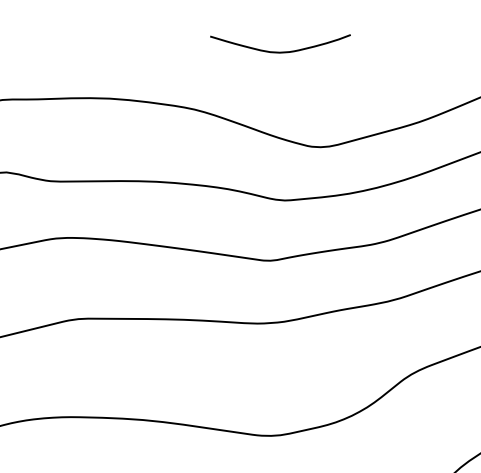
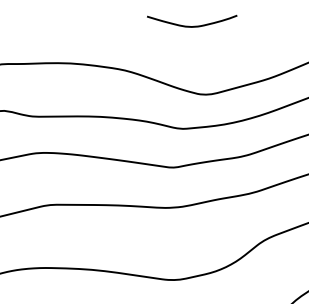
curve: (284, 50) -> (194, 25), moved

